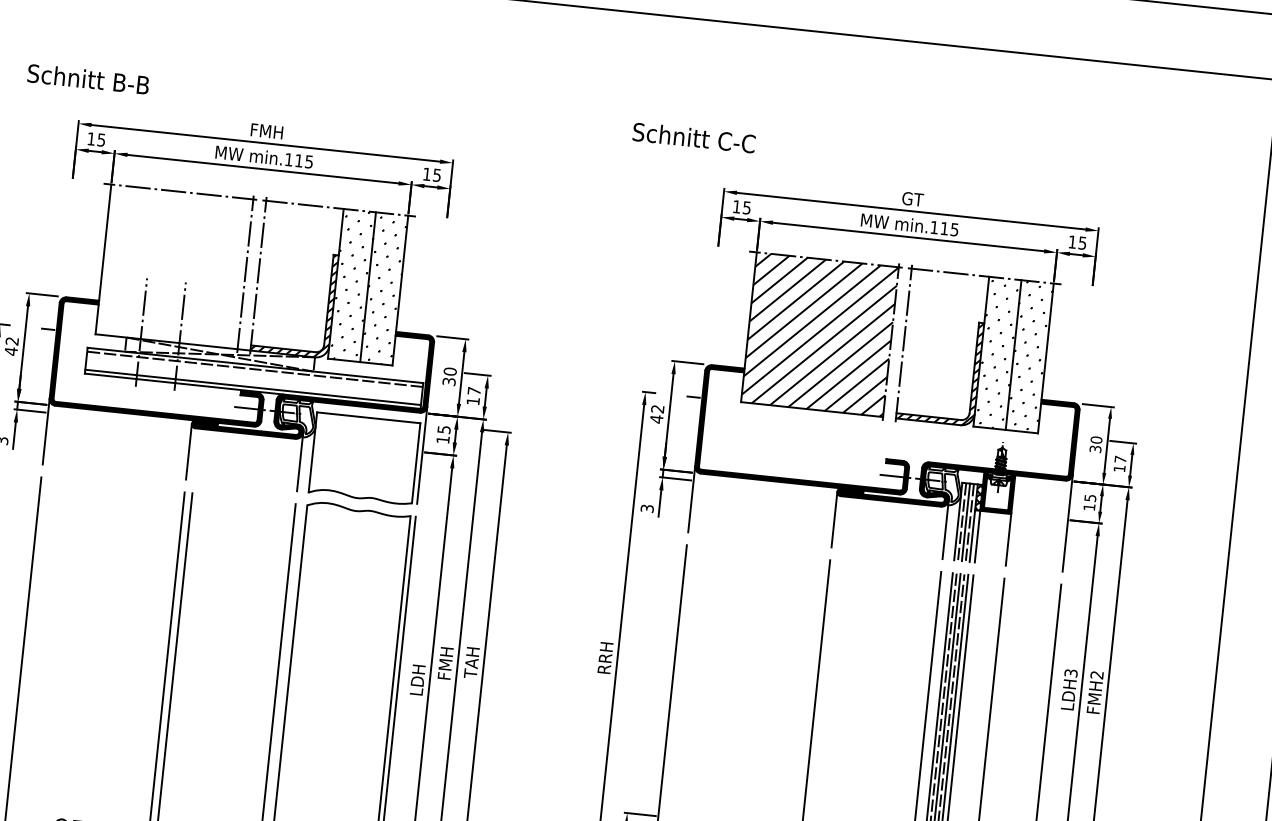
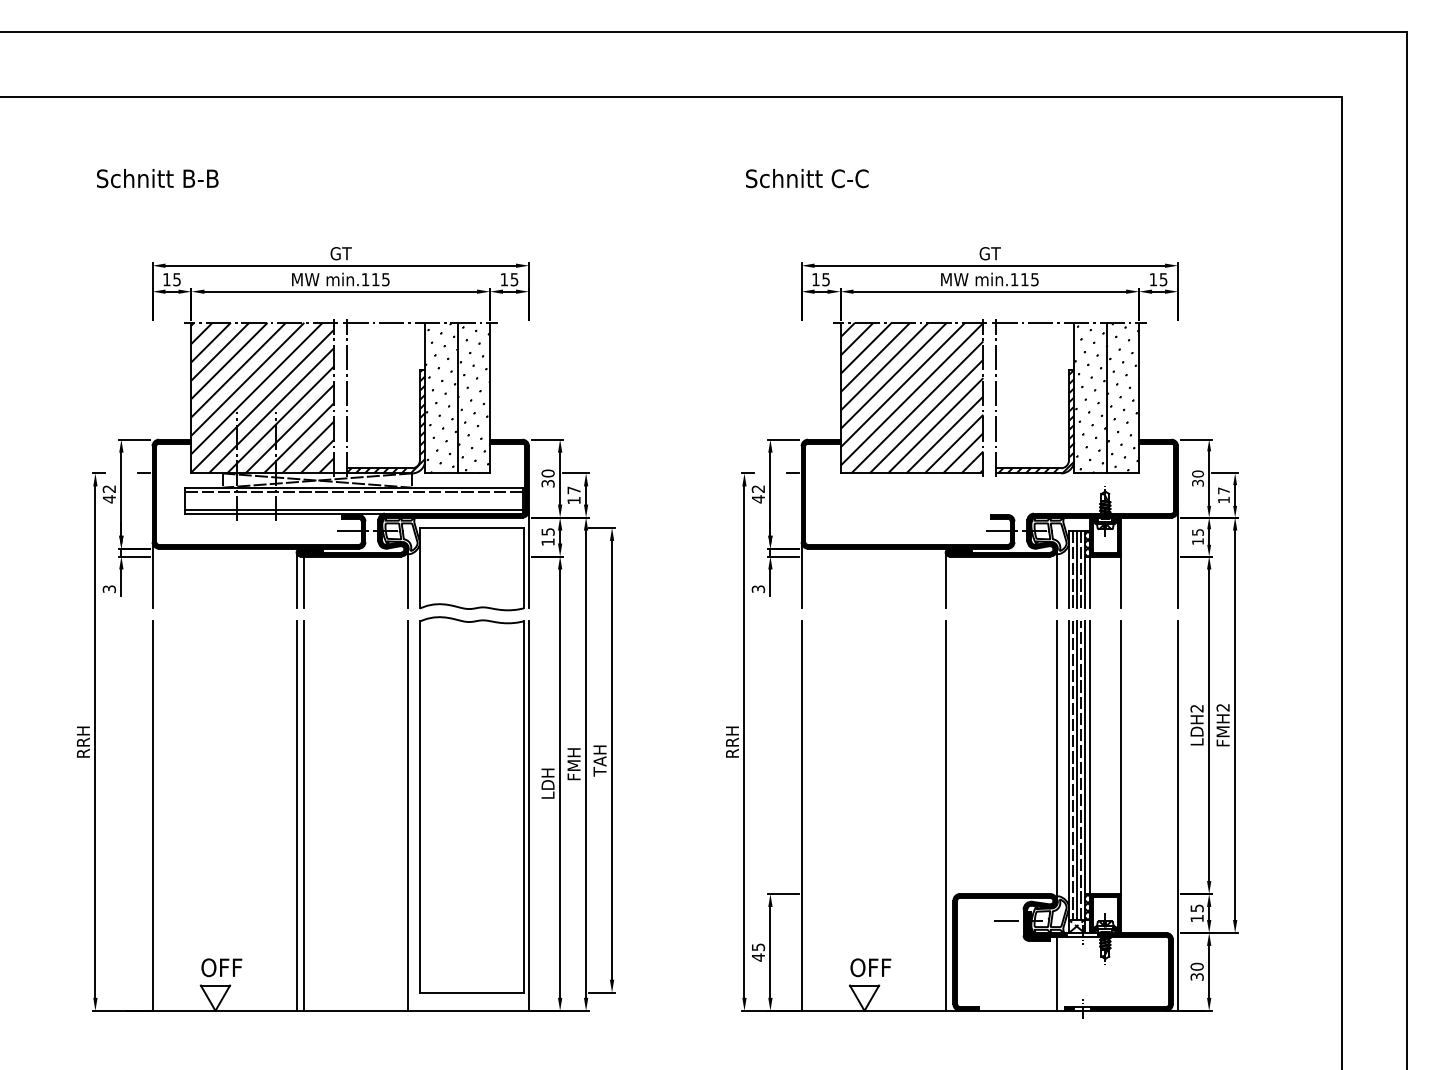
text: (88, 79) -> (157, 178), moved
text: (266, 131) -> (340, 253), FMH -> GT
text: (694, 137) -> (807, 178), moved
hatch: (174, 266) -> (262, 397), added
line: (196, 454) -> (304, 582), added
text: (1070, 673) -> (1196, 708), LDH3 -> LDH2

